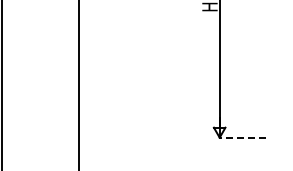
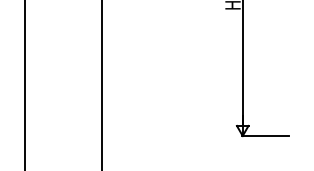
line: (242, 137) -> (265, 135), dashed -> solid

